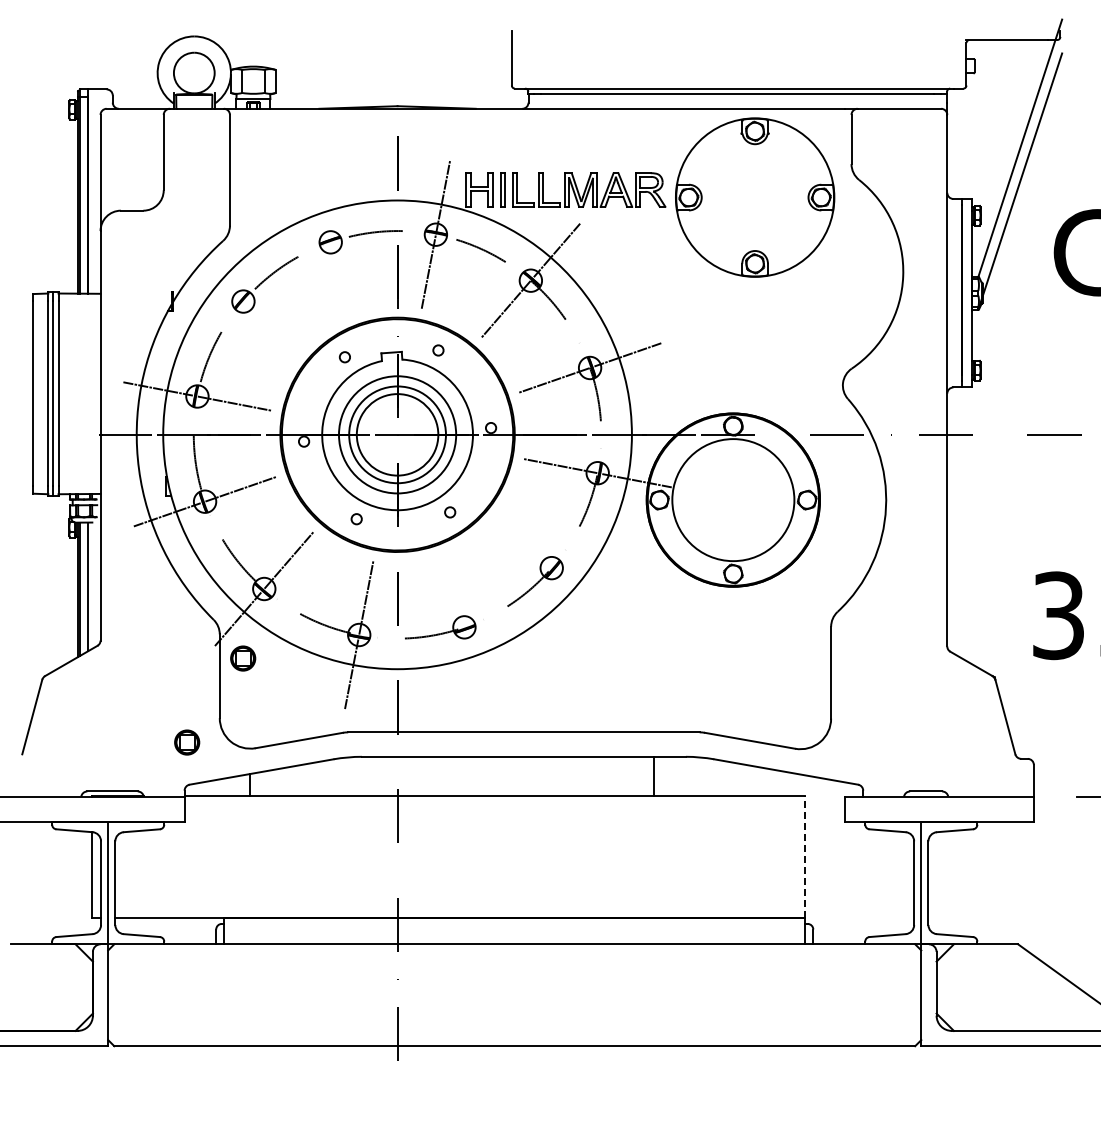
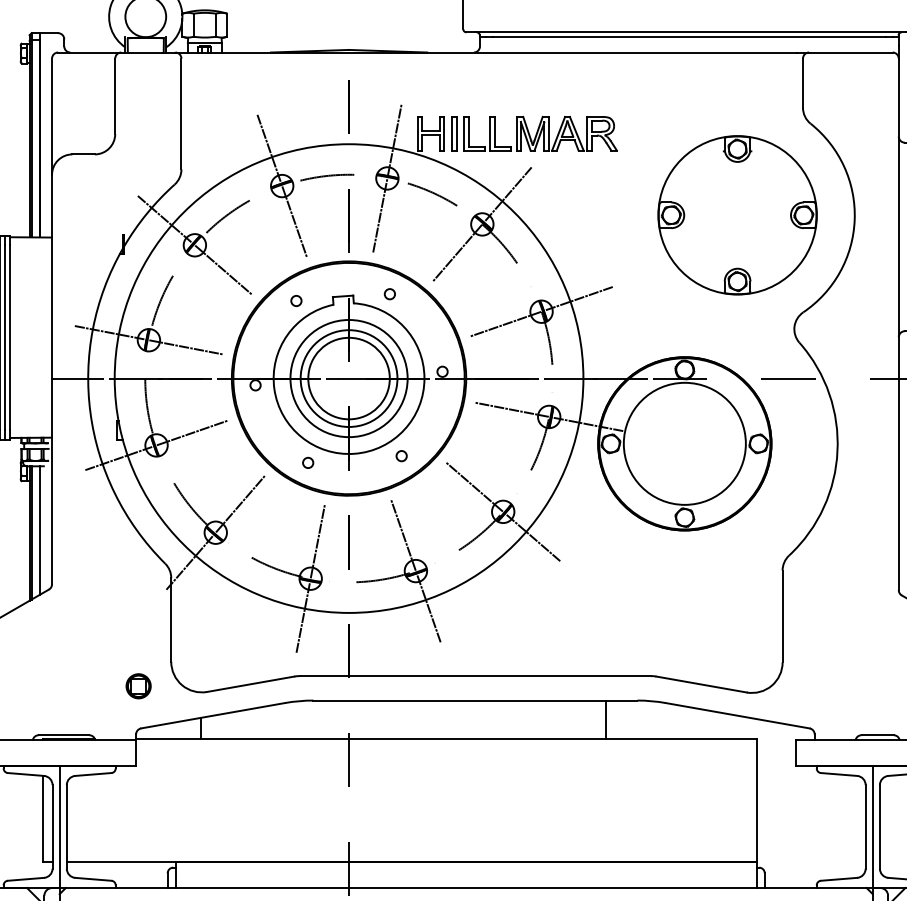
part: (755, 197) -> (737, 215), moved
line: (330, 242) -> (281, 186), added
line: (243, 301) -> (194, 245), added
line: (551, 567) -> (502, 511), added
line: (464, 627) -> (415, 571), added
part: (243, 658) -> (194, 602), removed
line: (805, 856) -> (756, 800), dashed -> solid

